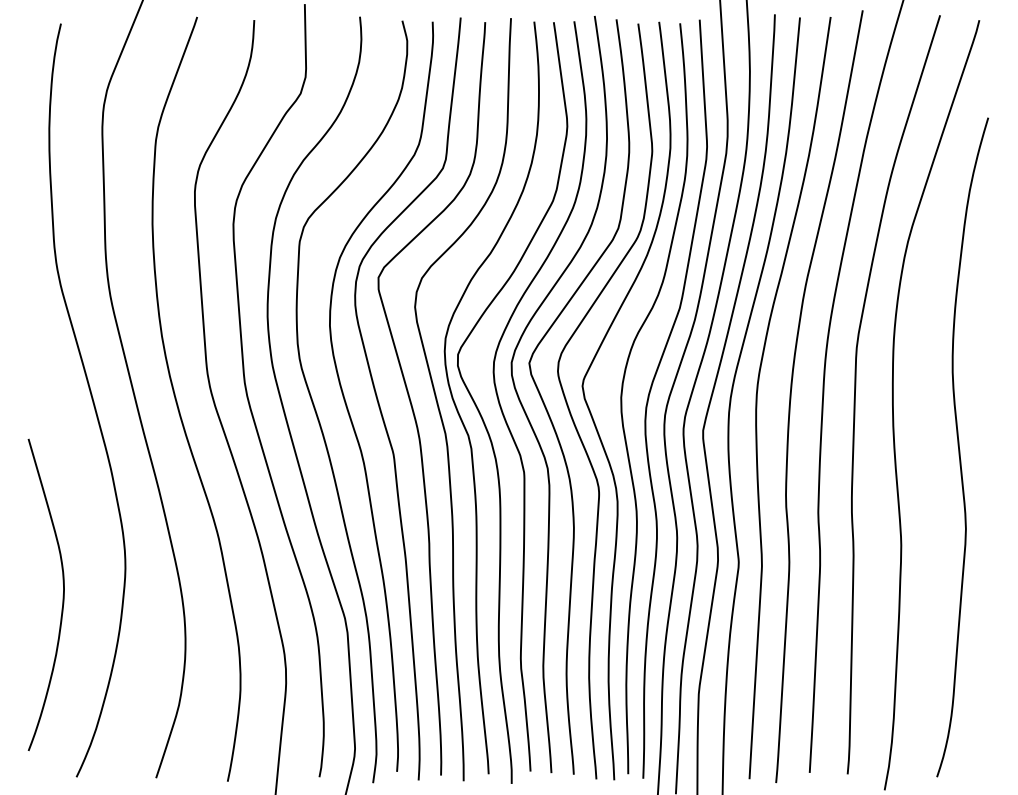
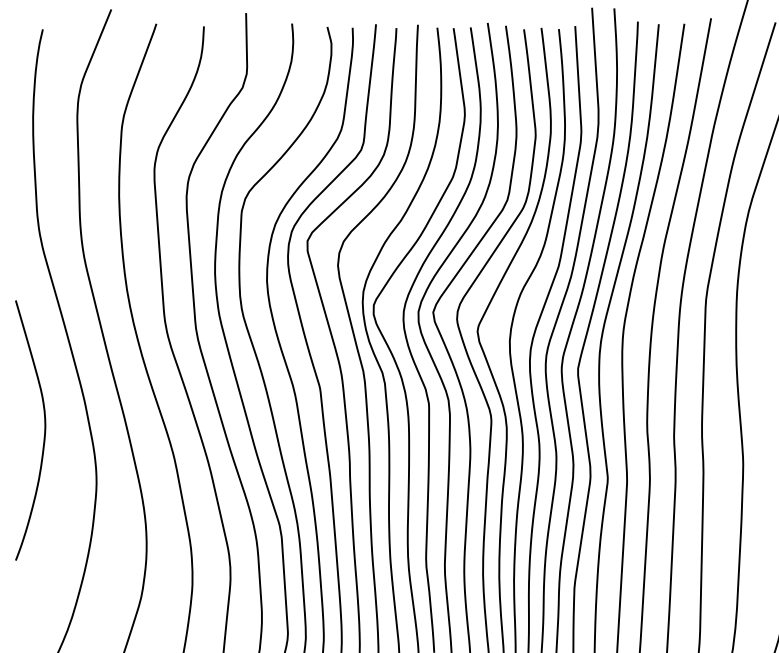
curve: (62, 595) -> (44, 430), moved

